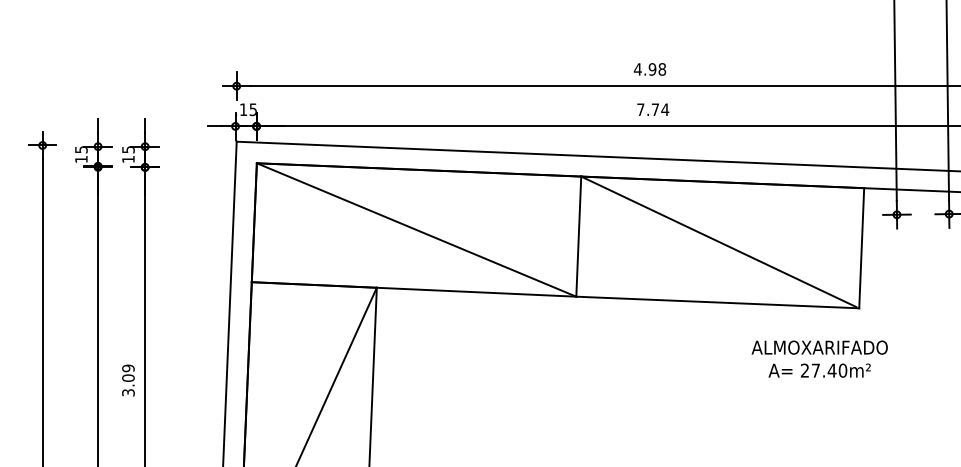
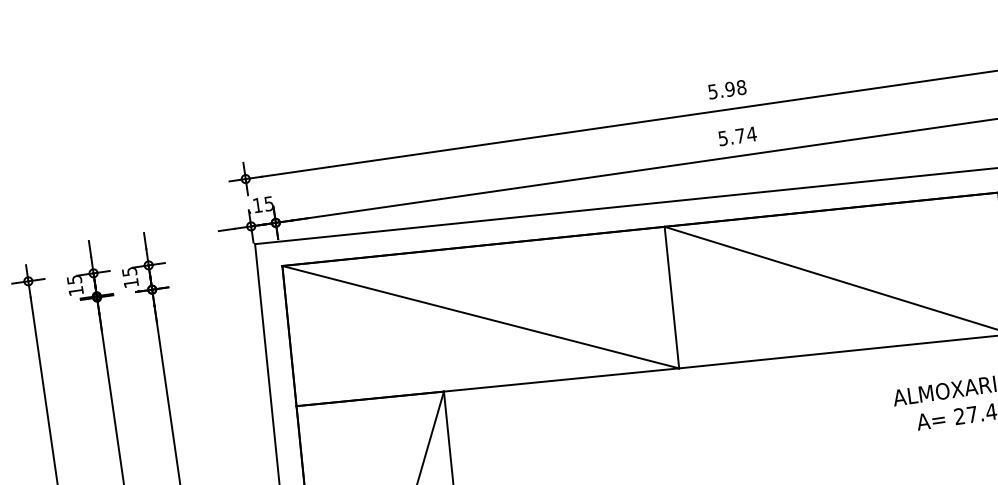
text: (637, 69) -> (712, 91), 4.98 -> 5.98
text: (640, 109) -> (722, 138), 7.74 -> 5.74

